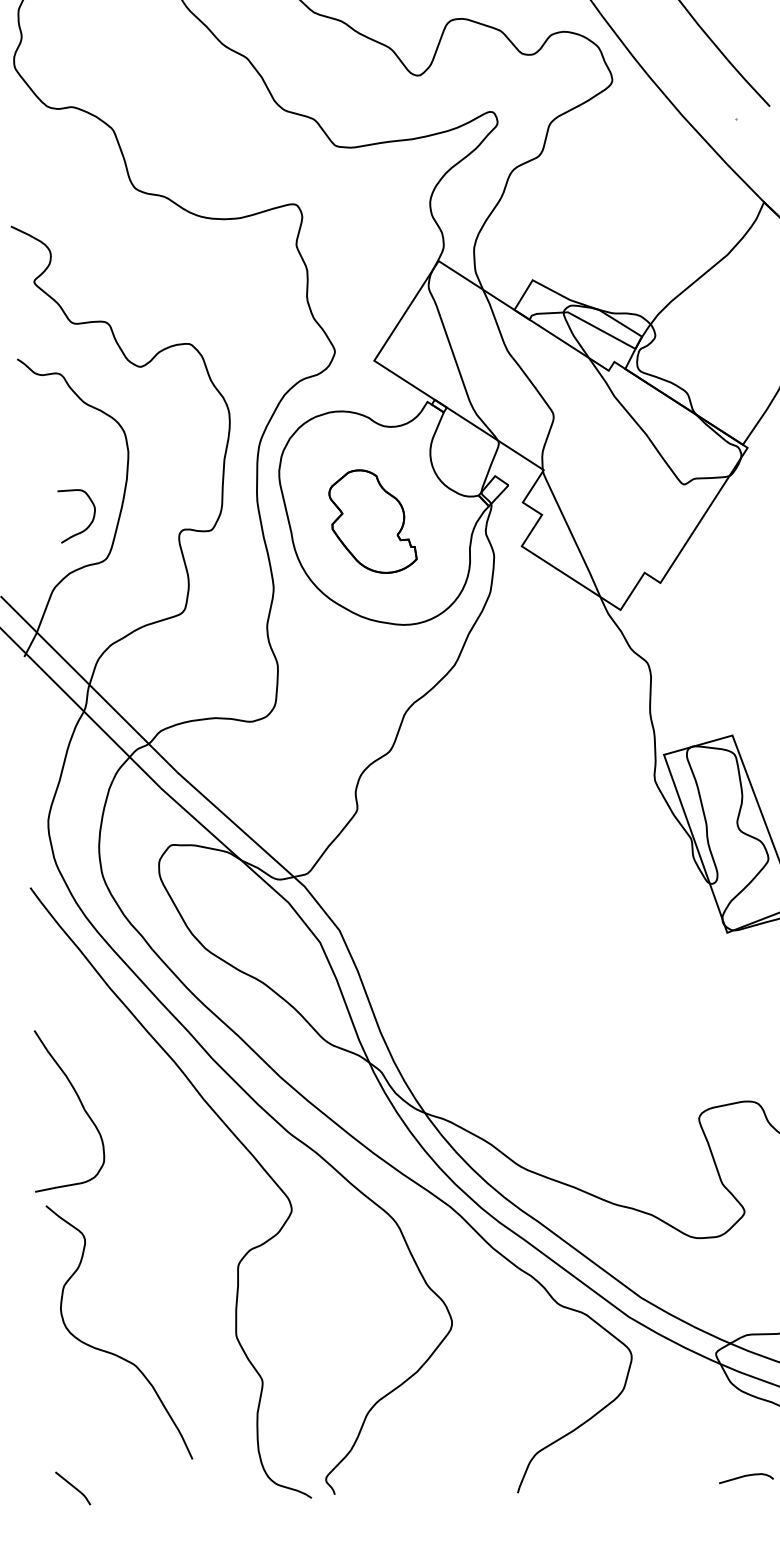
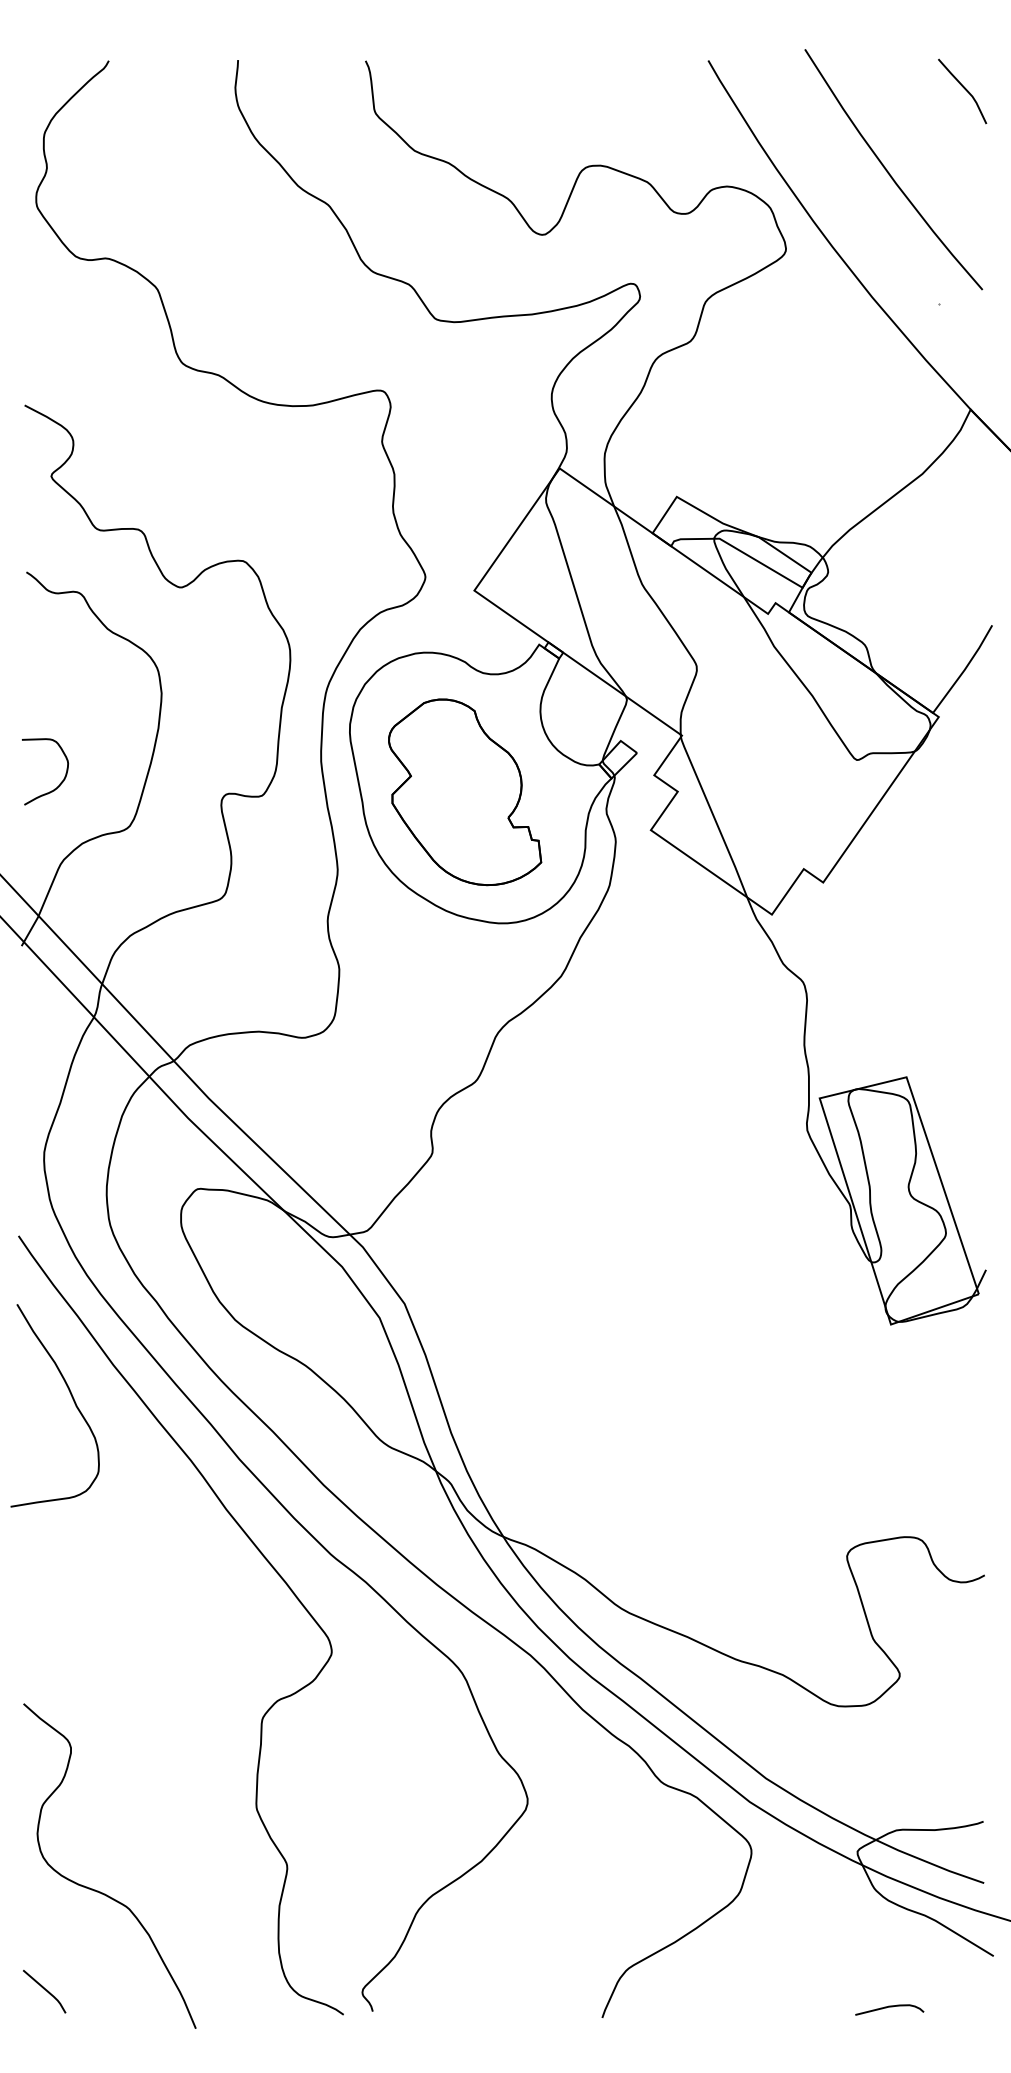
part: (373, 521) -> (465, 792), size x1.43
curve: (89, 524) -> (60, 782), moved
curve: (80, 1103) -> (71, 1397), moved
curve: (111, 1352) -> (98, 1890), moved

